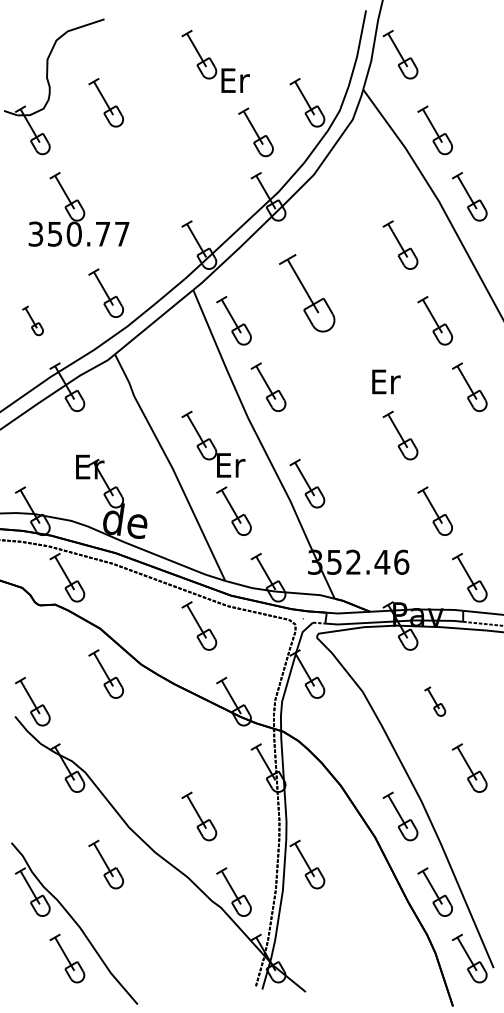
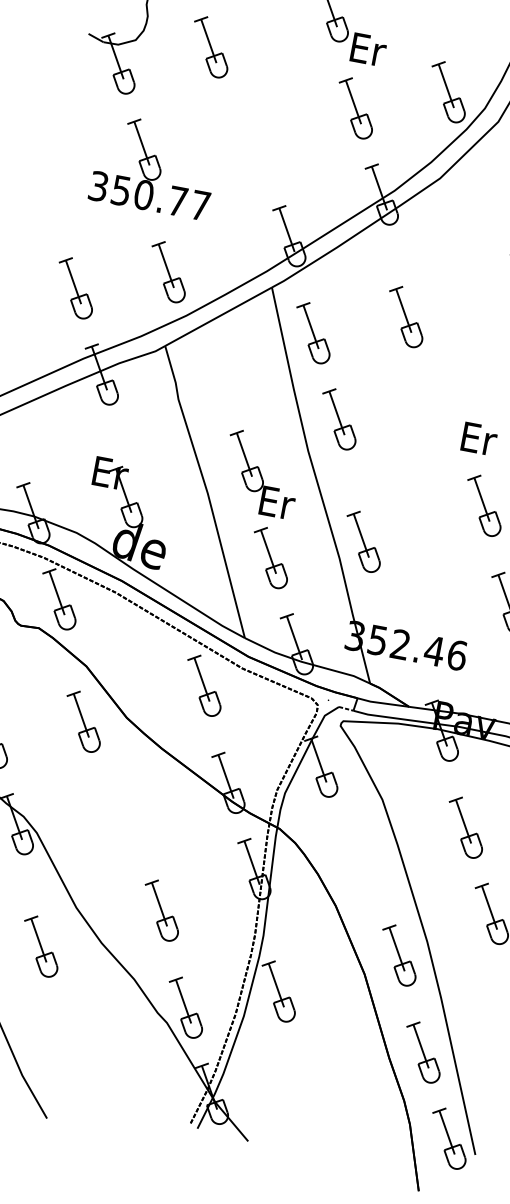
part: (255, 132) -> (355, 108), moved
part: (307, 292) -> (406, 315), size x0.62
part: (32, 320) -> (75, 287), size x1.67
part: (434, 701) -> (464, 827), size x1.67

